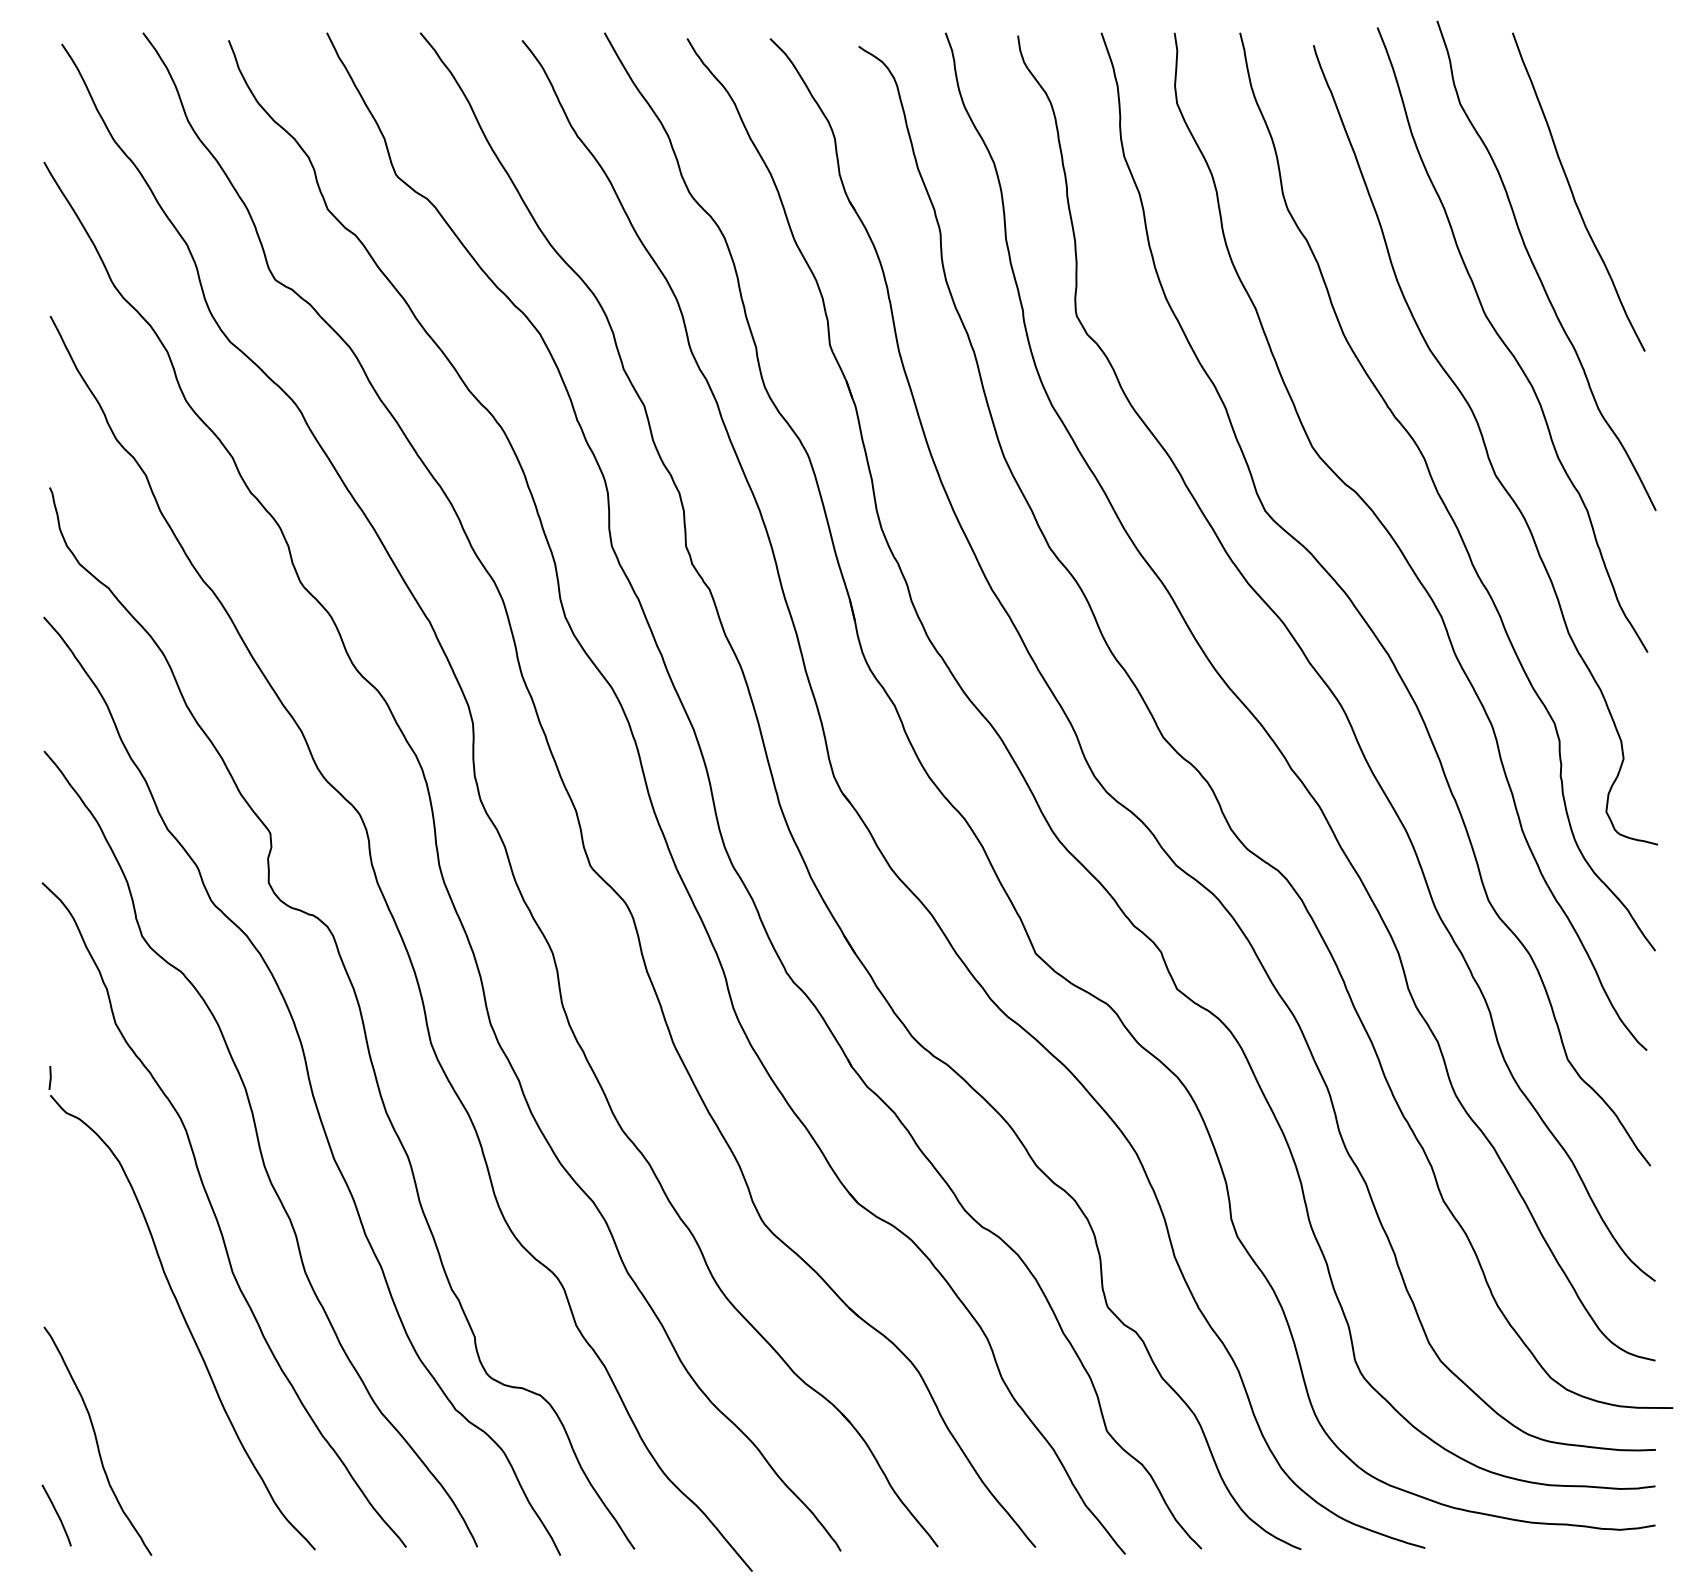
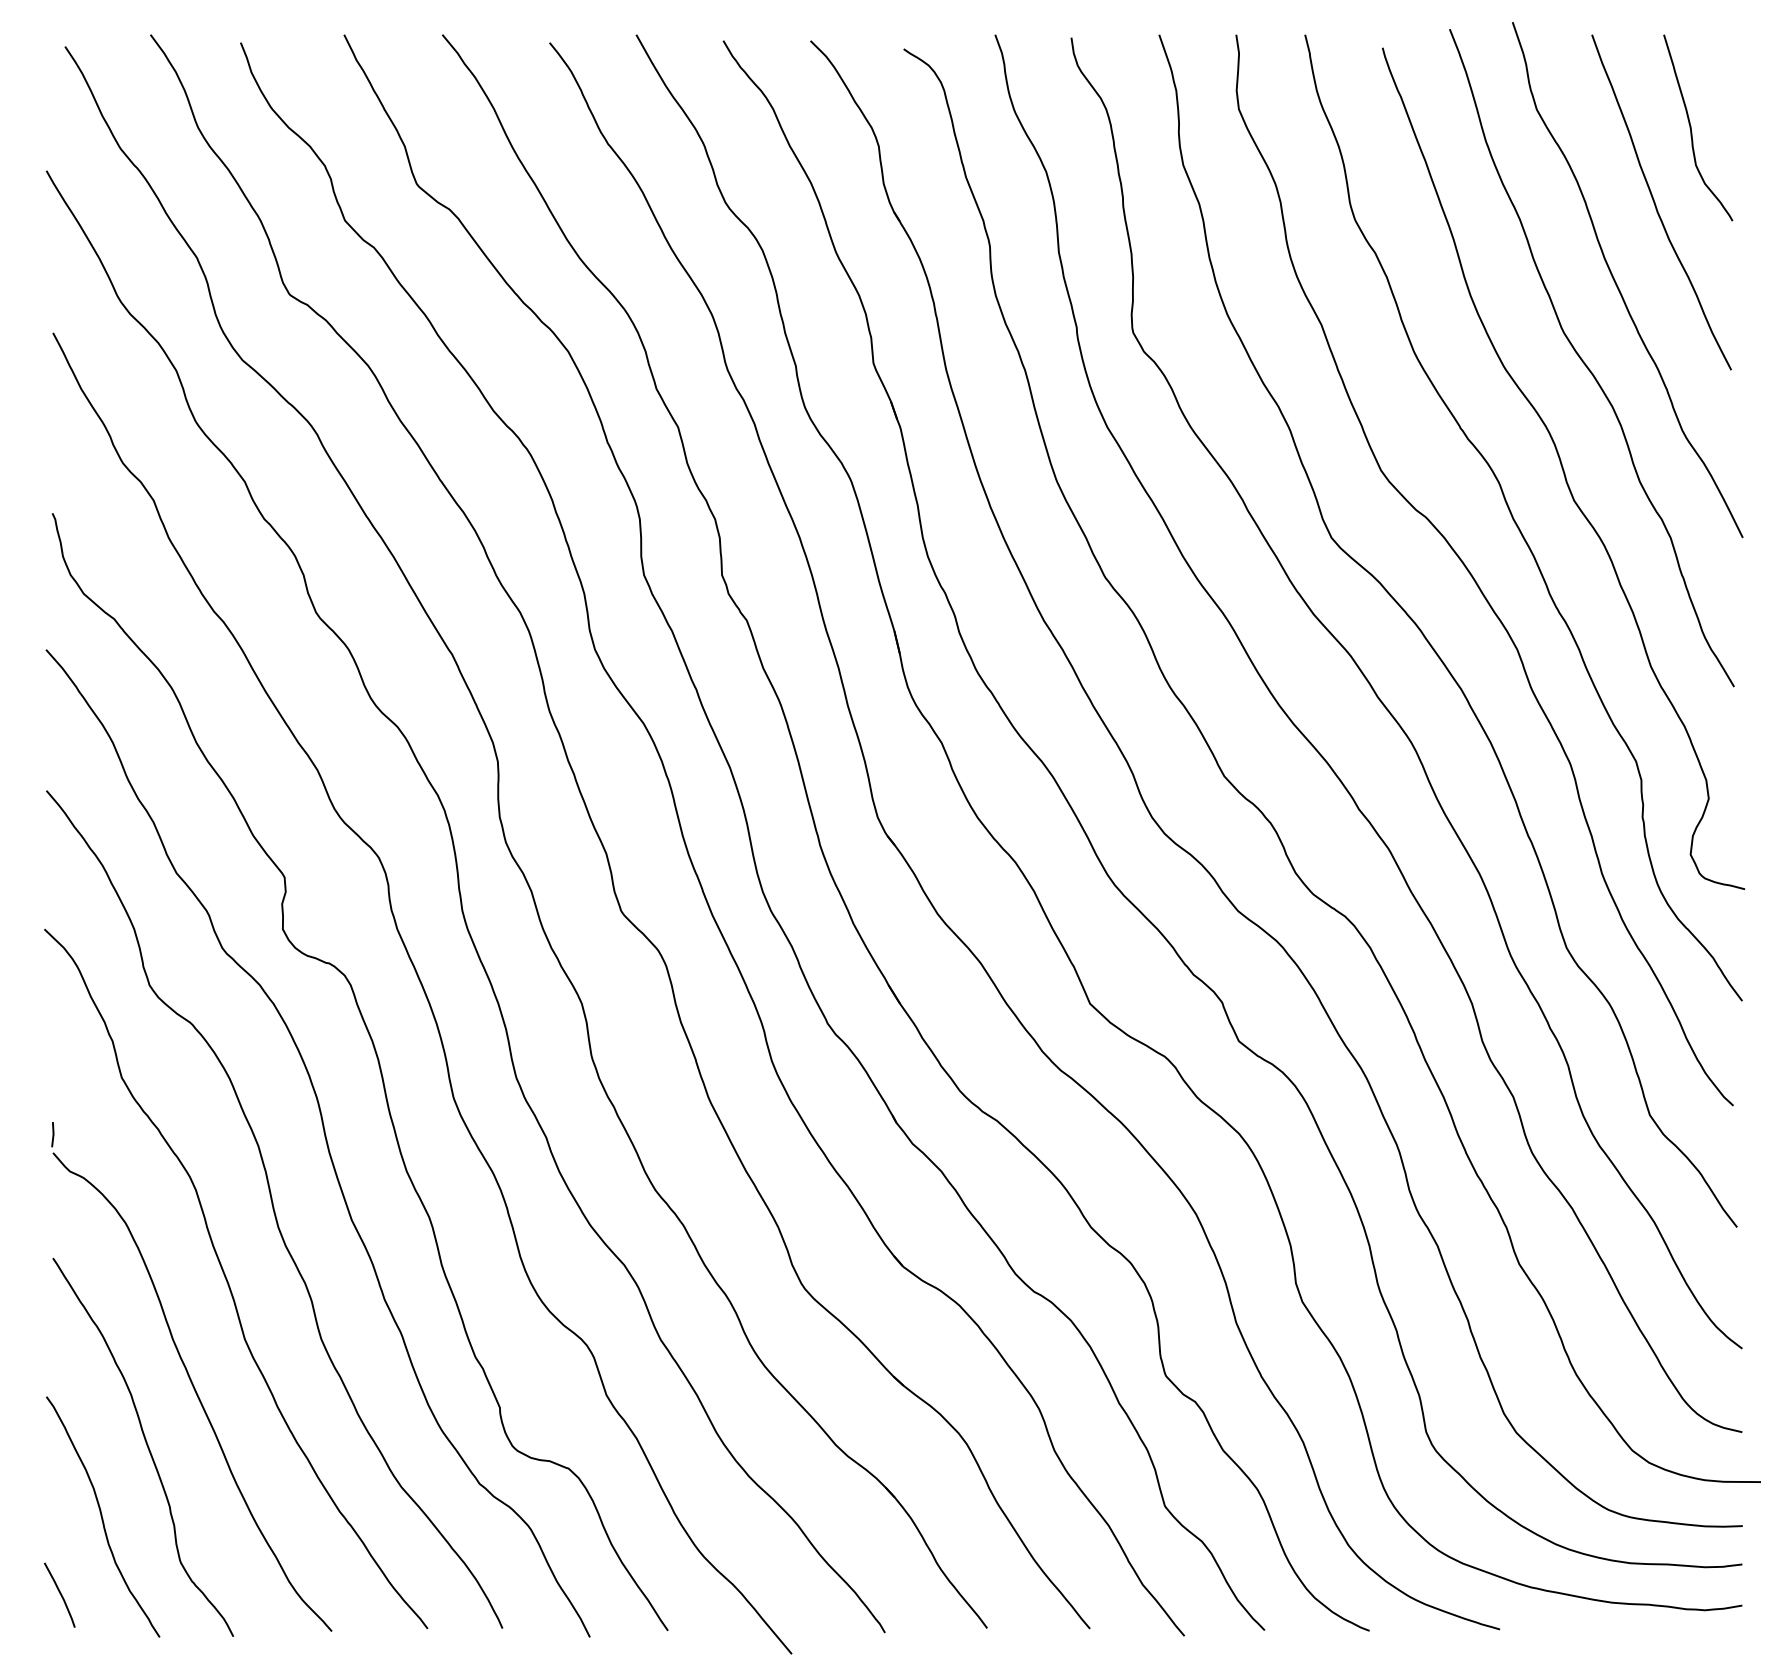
curve: (1607, 120) -> (1691, 127), added
curve: (139, 1373) -> (146, 1445), added

